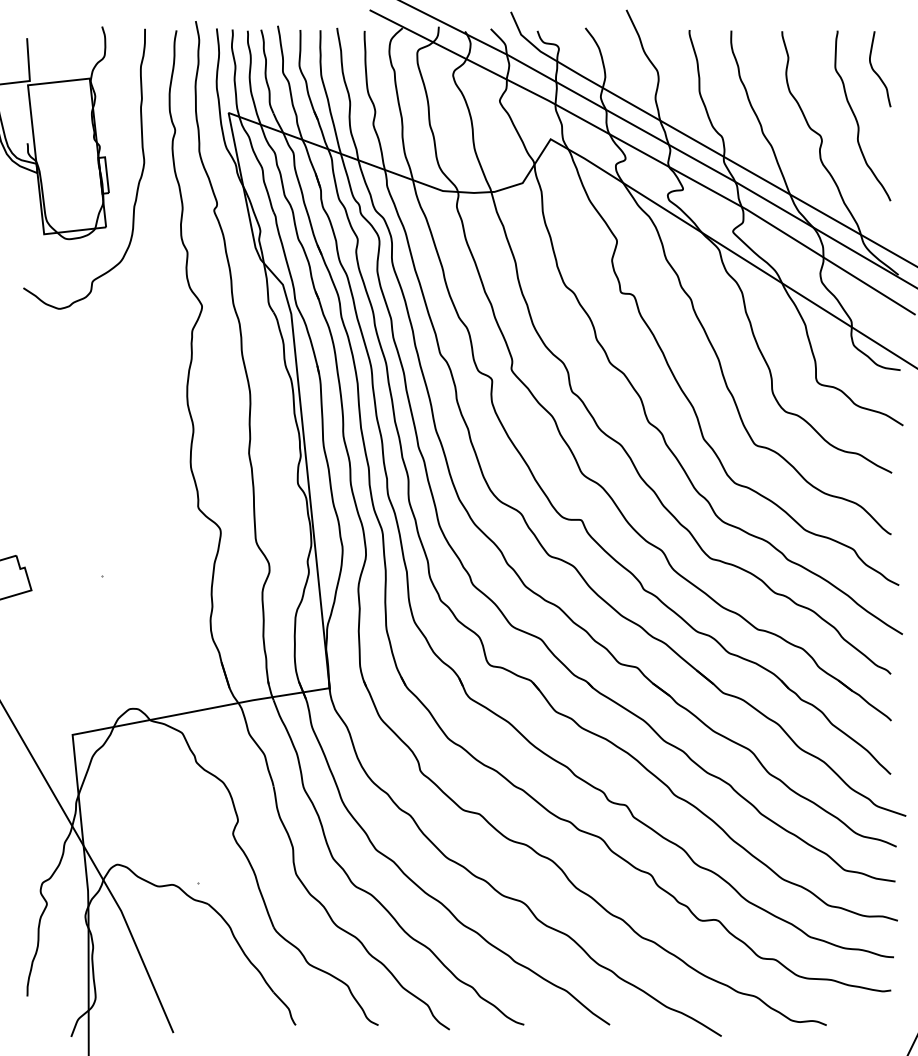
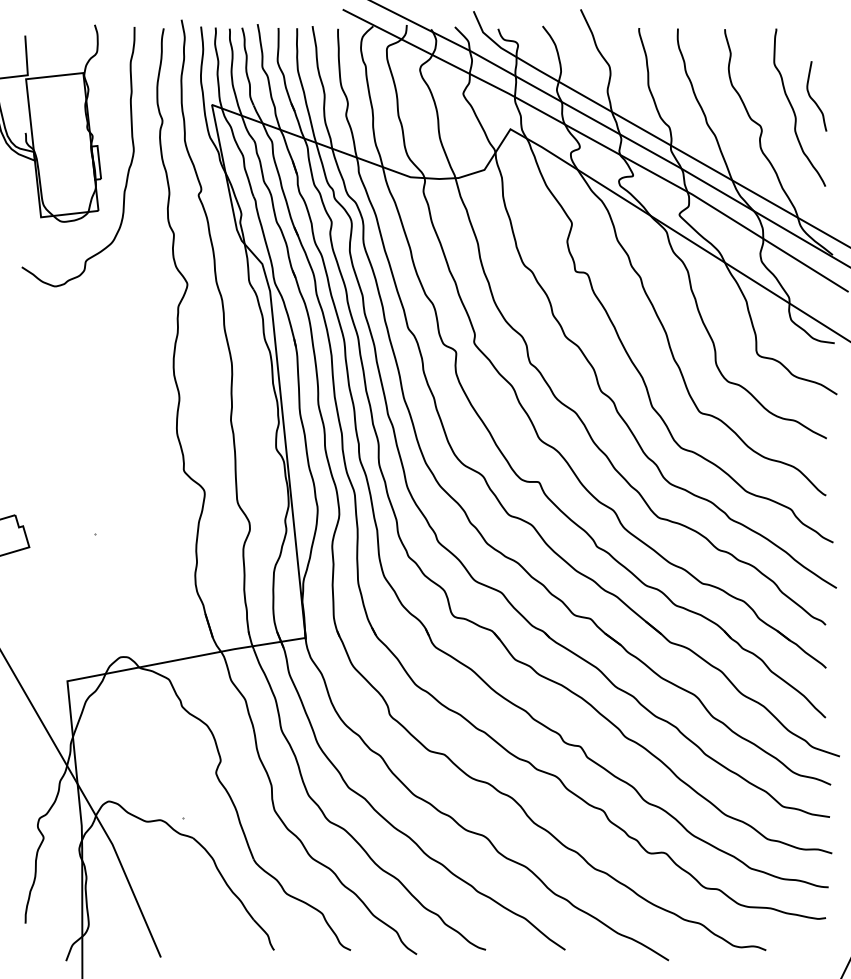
curve: (876, 72) -> (813, 99), moved

